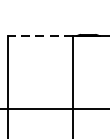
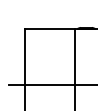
line: (40, 36) -> (49, 29), dashed -> solid

